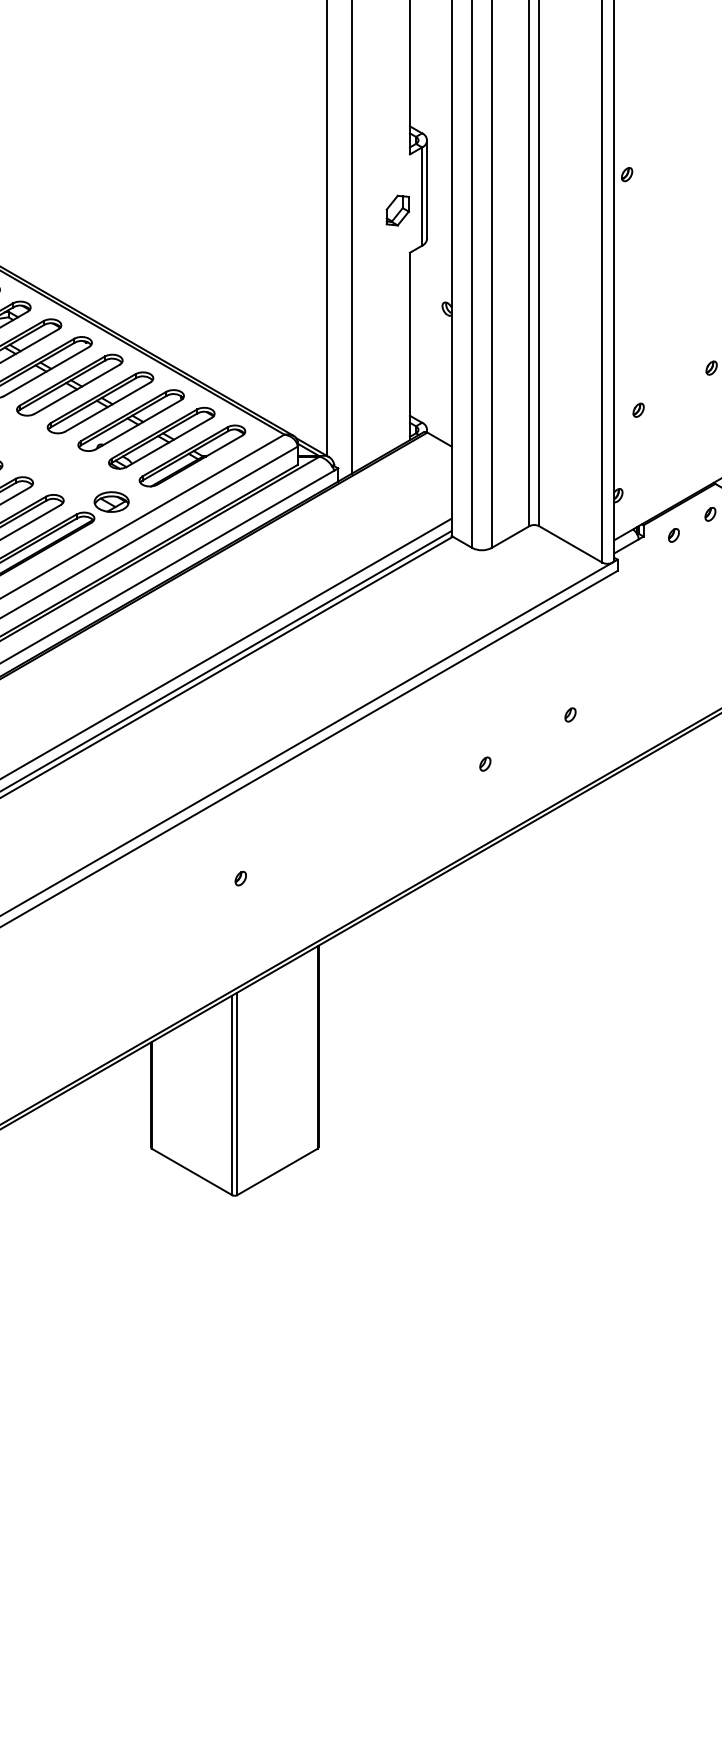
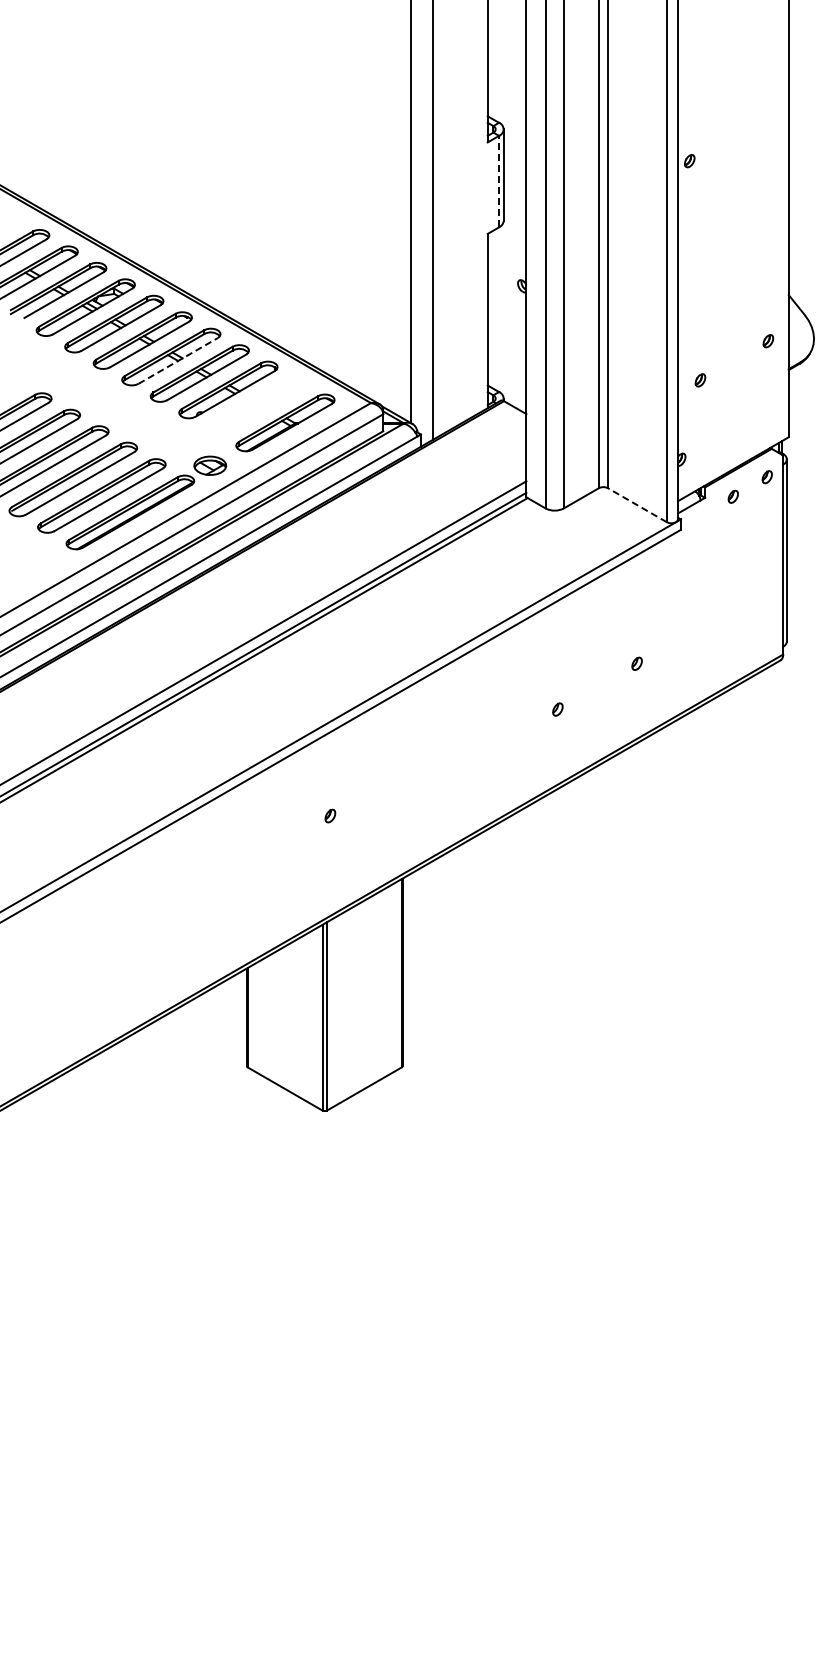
line: (422, 196) -> (499, 181), solid -> dashed
part: (397, 210) -> (476, 194), removed
line: (77, 388) -> (178, 360), solid -> dashed
part: (161, 438) -> (256, 406), removed
line: (570, 544) -> (637, 505), solid -> dashed

